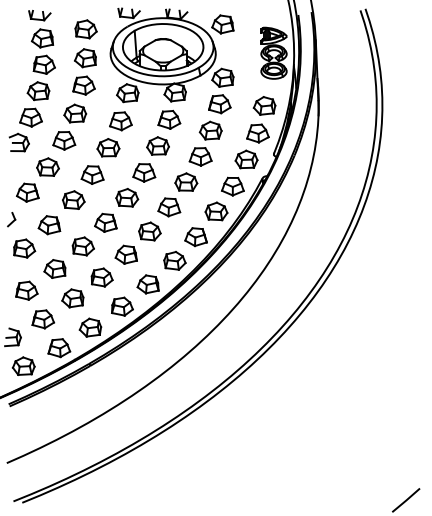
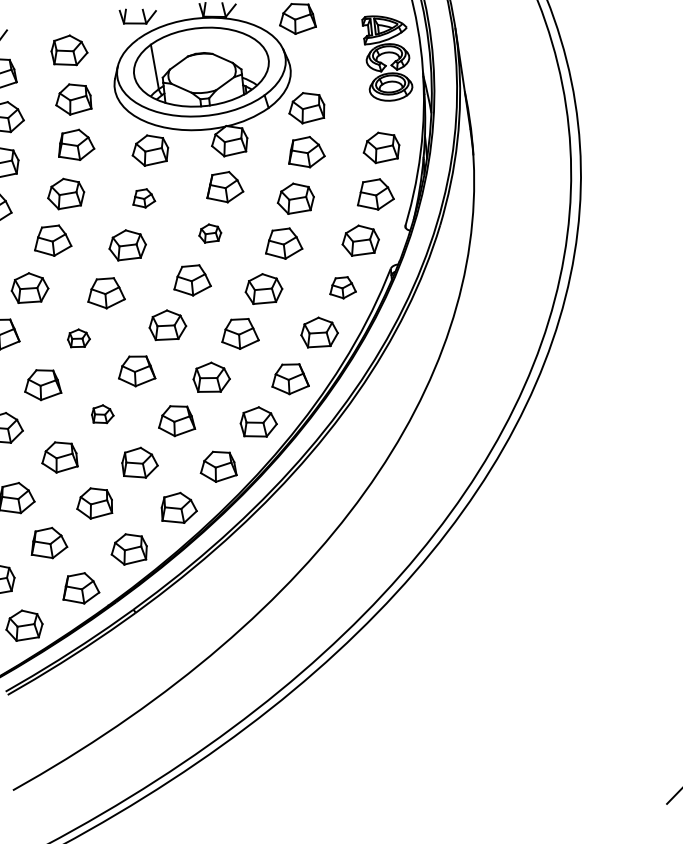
part: (120, 121) -> (143, 198), size x0.6
part: (157, 145) -> (209, 232), size x0.6
part: (232, 186) -> (341, 287), size x0.7
part: (73, 199) -> (78, 337), size x0.6
part: (82, 246) -> (101, 414), size x0.6

